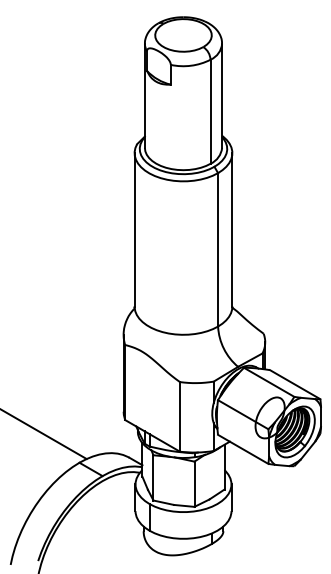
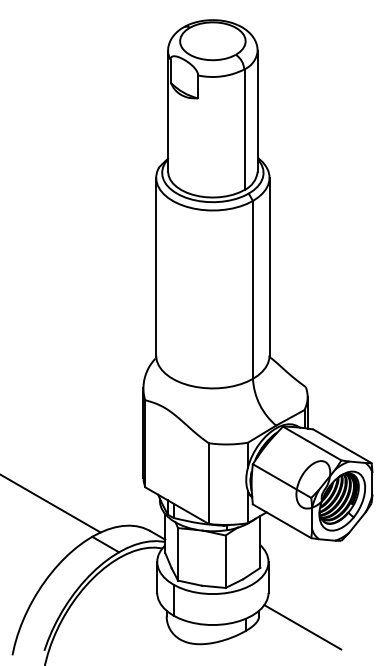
line: (260, 540) -> (302, 626), added

